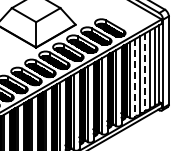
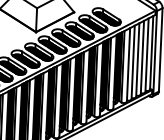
line: (145, 72) -> (138, 60), dashed -> solid
line: (135, 77) -> (128, 64), dashed -> solid

